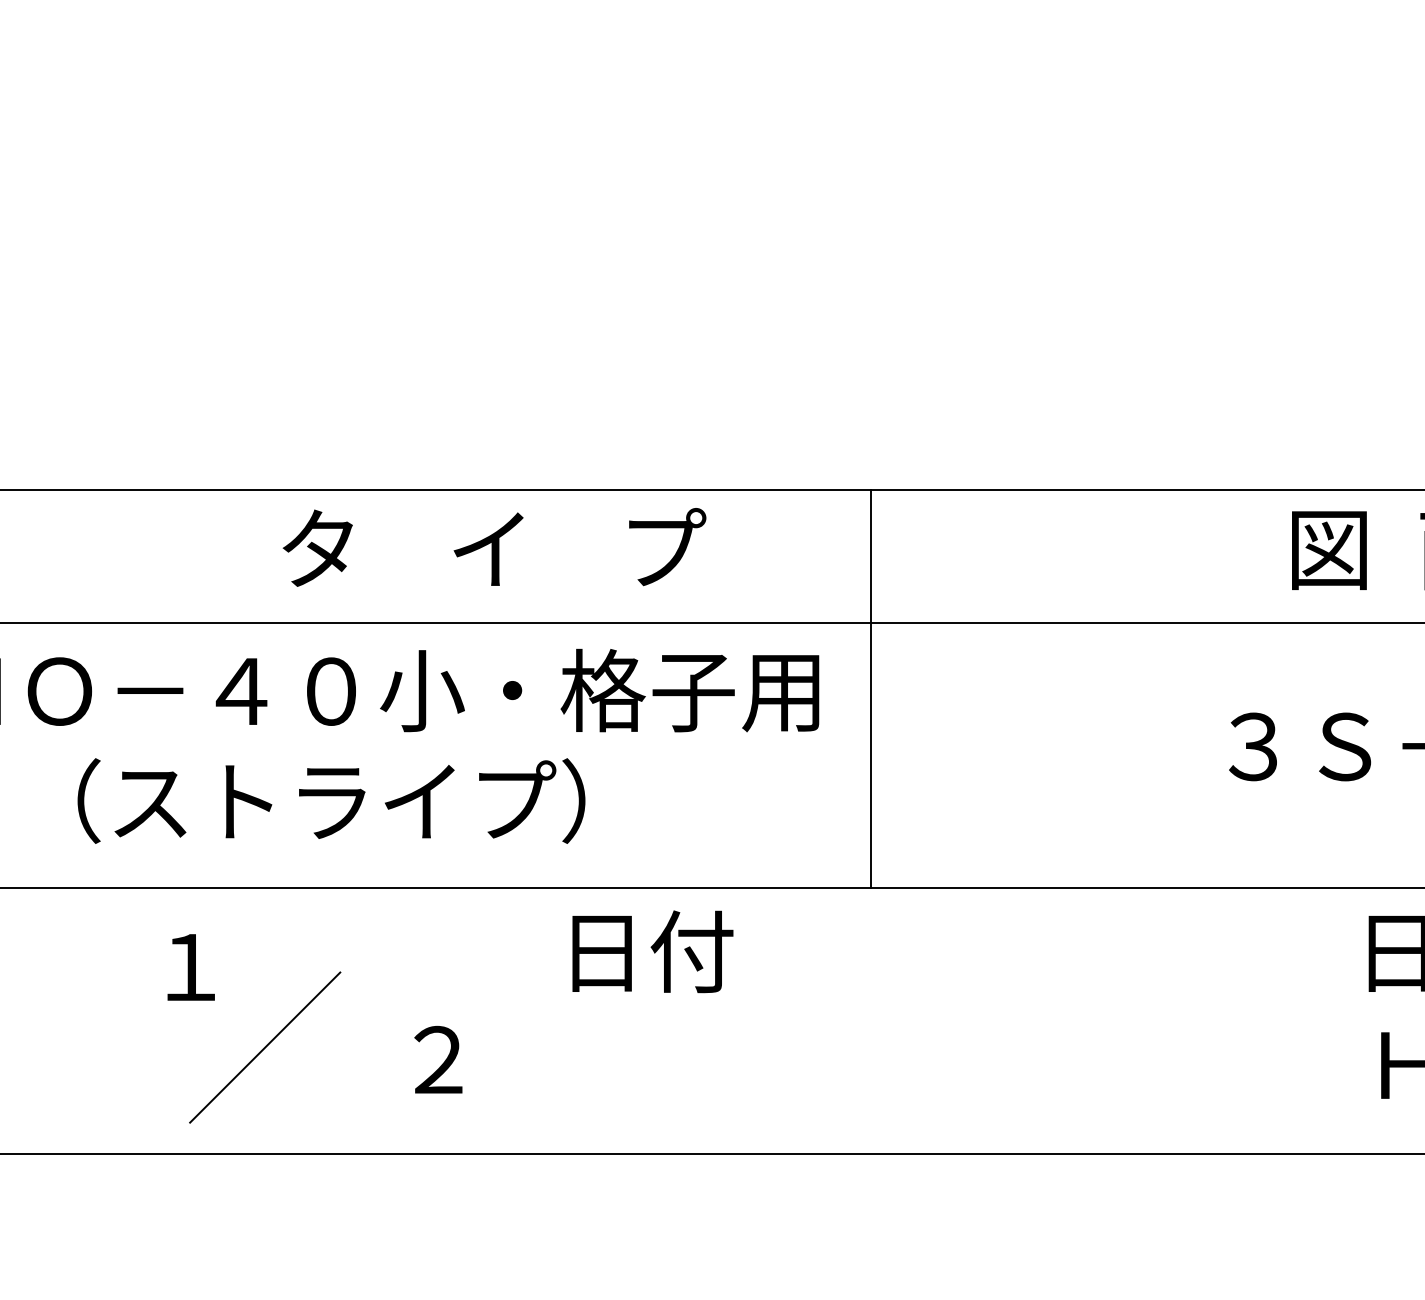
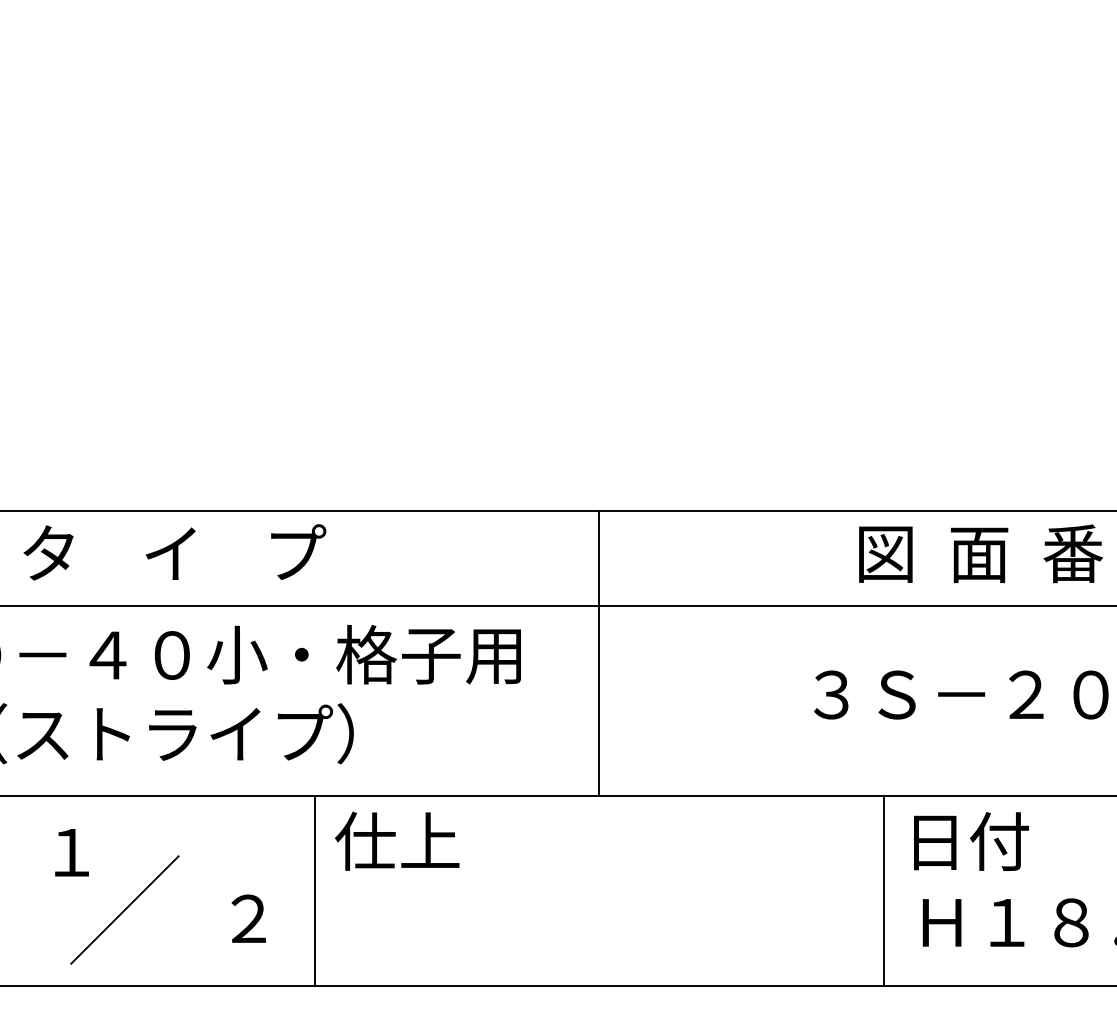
text: (493, 547) -> (174, 552), moved
line: (871, 688) -> (599, 653), moved
text: (646, 950) -> (397, 840), 日付 -> 仕上
line: (530, 1020) -> (314, 890), added
line: (1327, 1020) -> (884, 890), added

